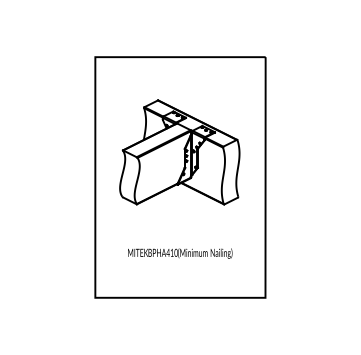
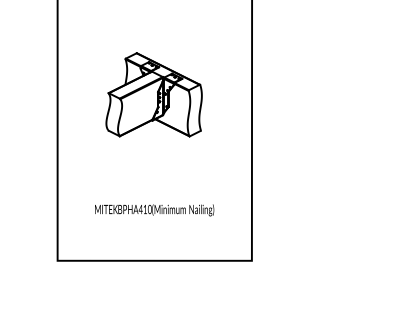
part: (179, 152) -> (153, 94), size x0.7

